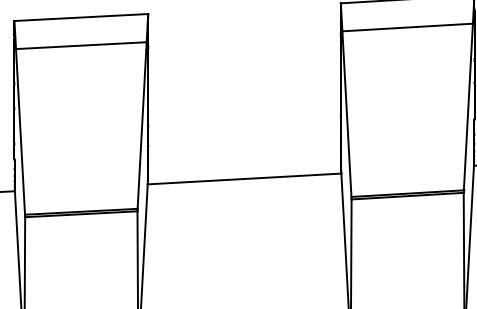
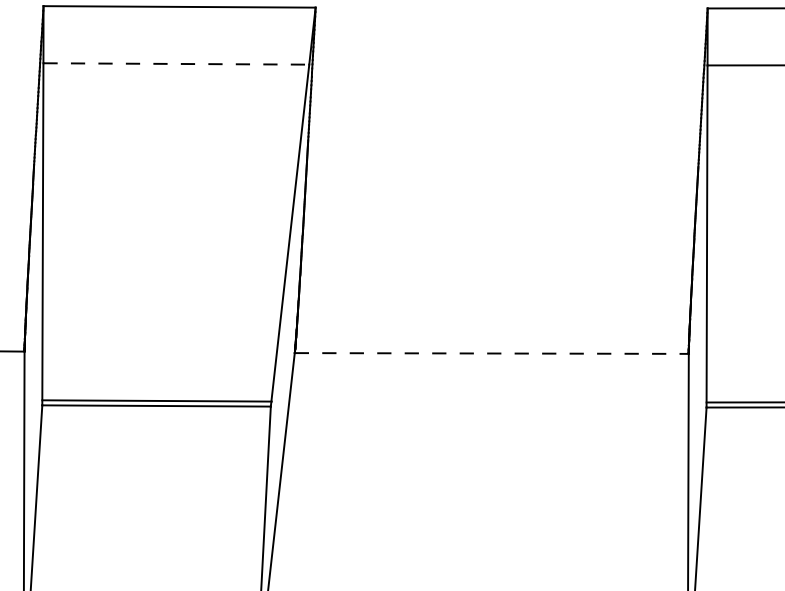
line: (81, 45) -> (176, 63), solid -> dashed
line: (244, 178) -> (491, 352), solid -> dashed

